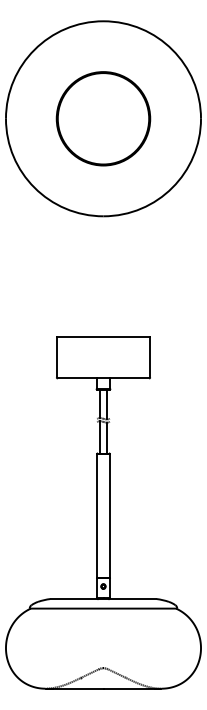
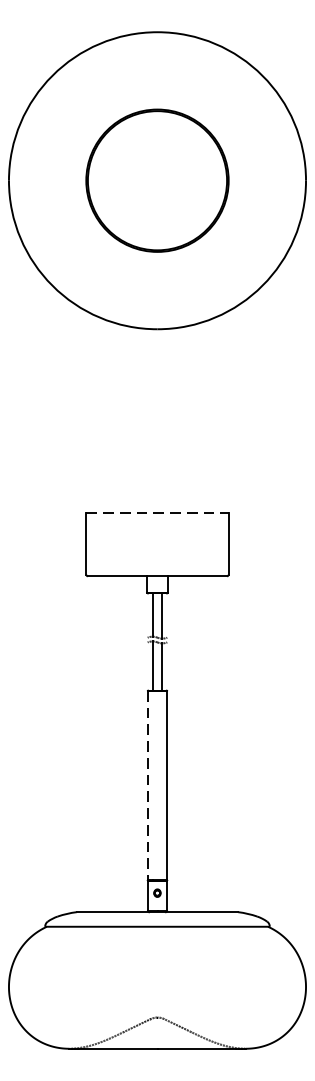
line: (103, 336) -> (157, 512), solid -> dashed
line: (97, 516) -> (148, 786), solid -> dashed

